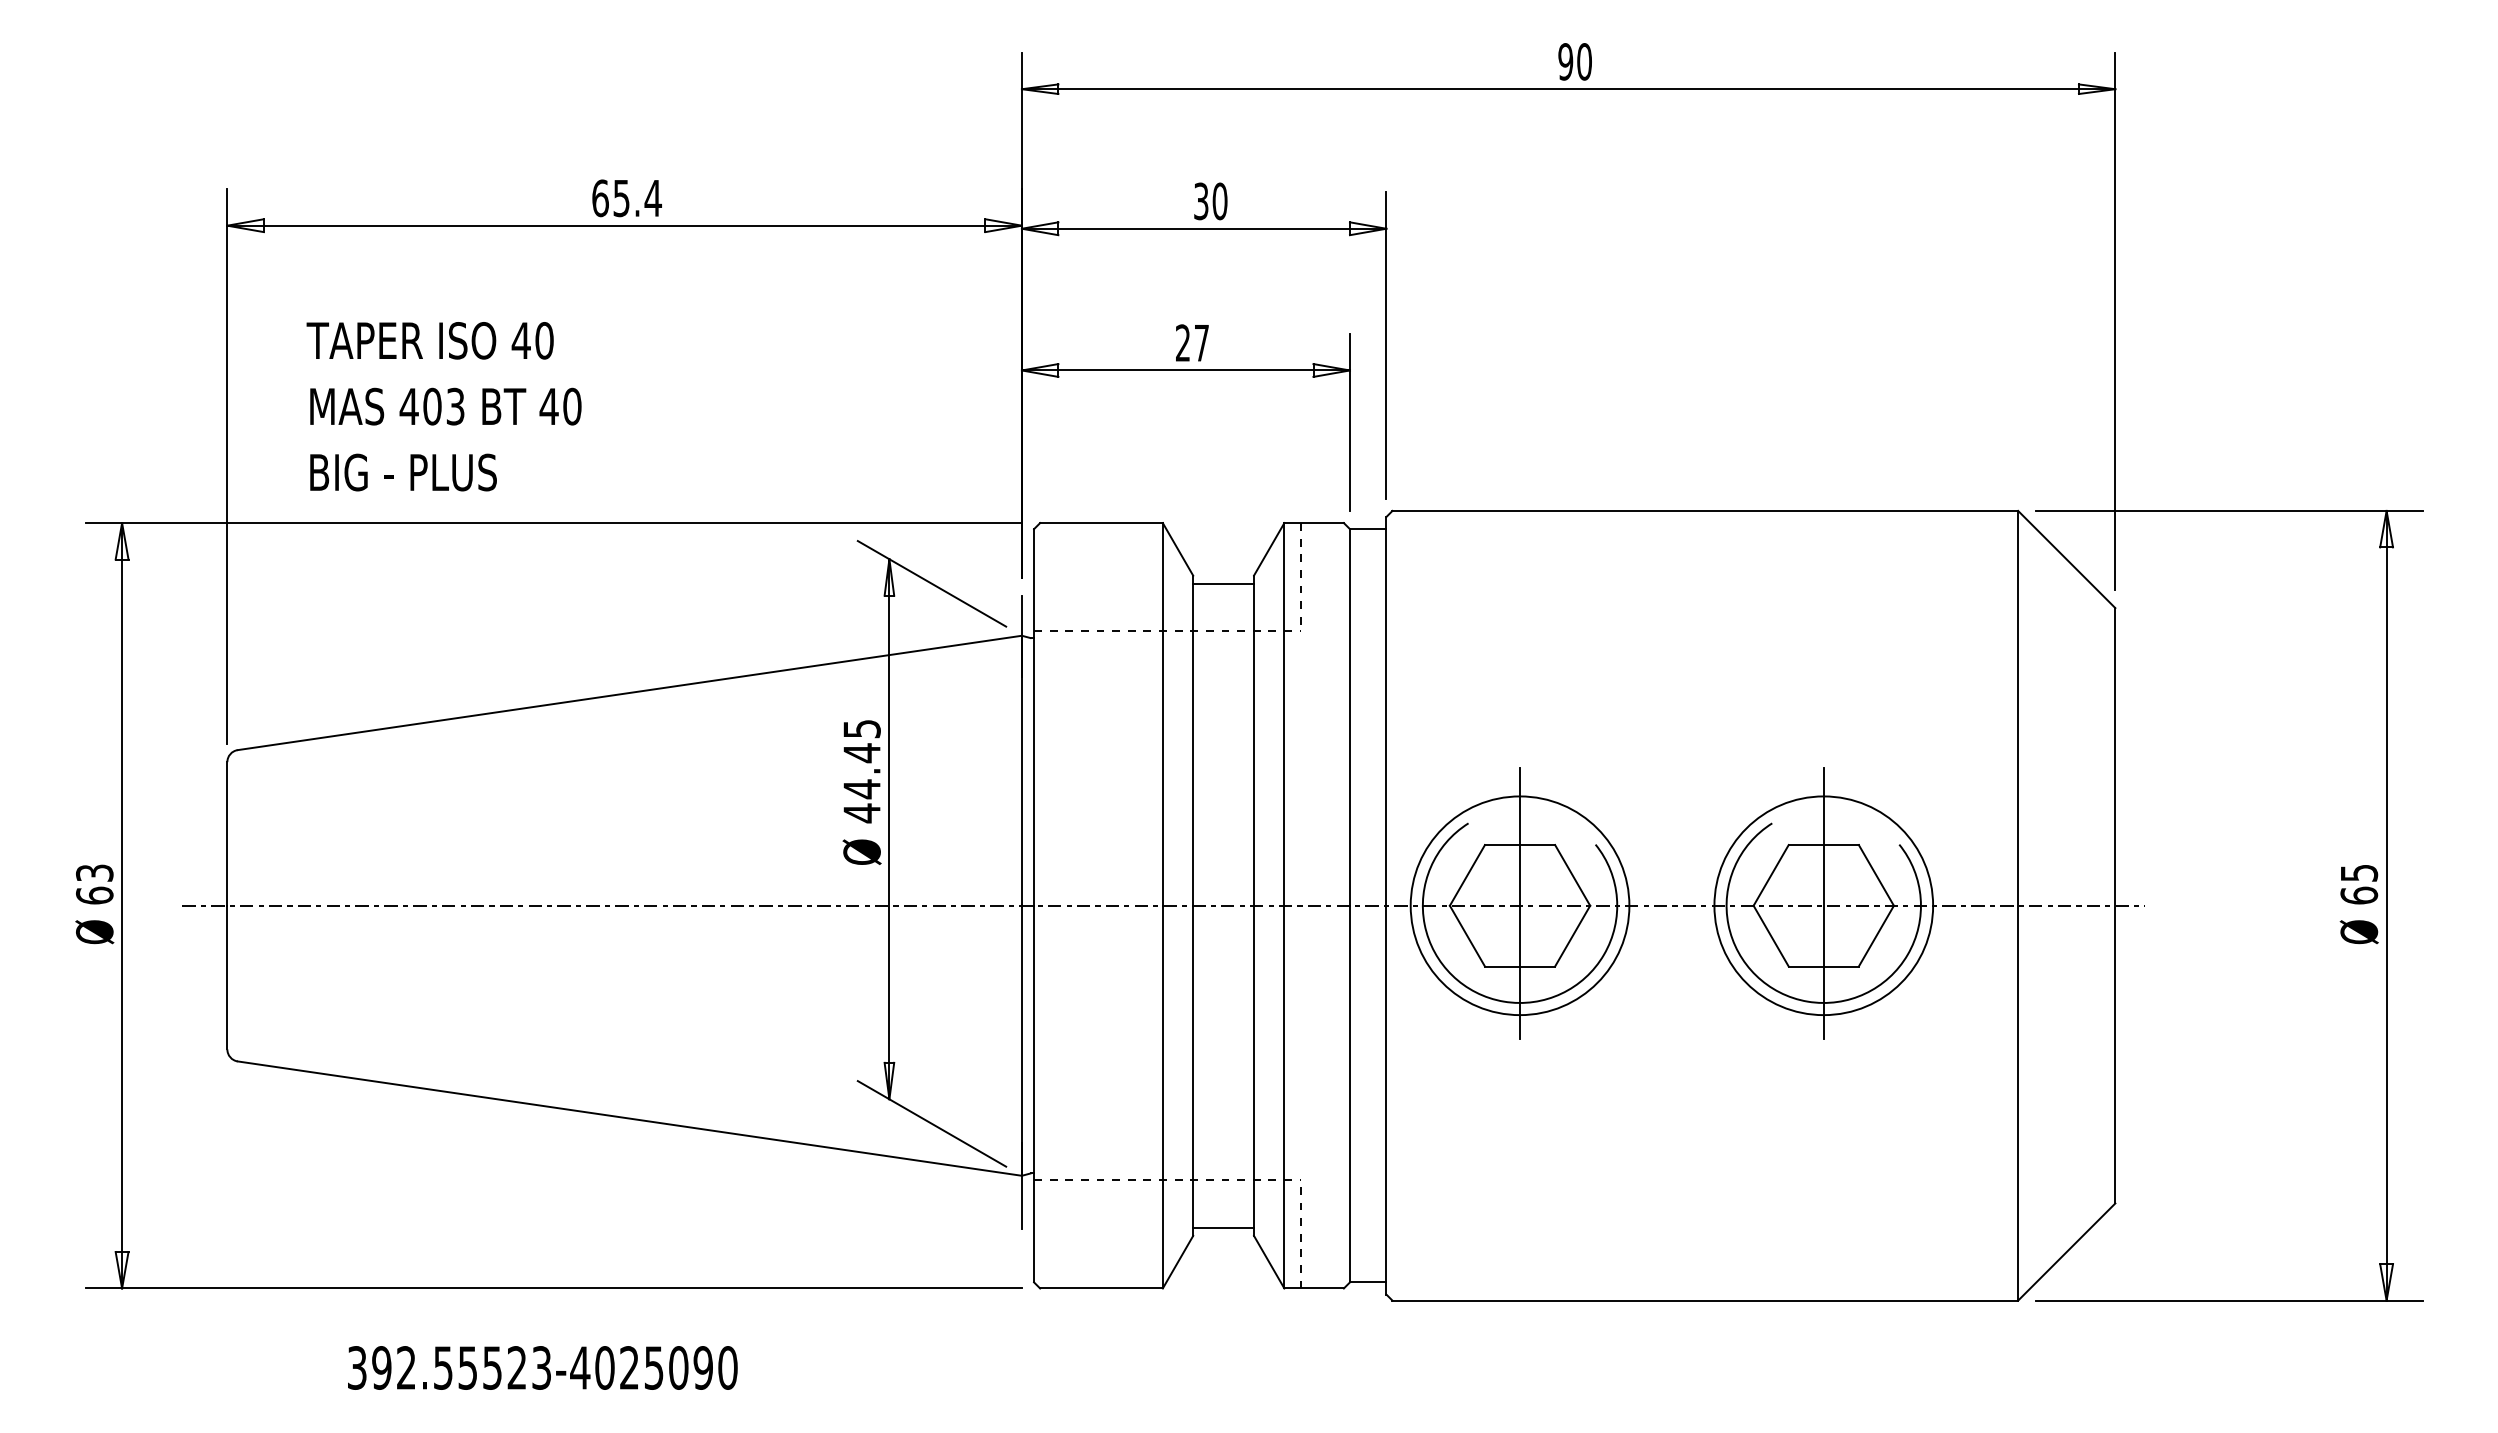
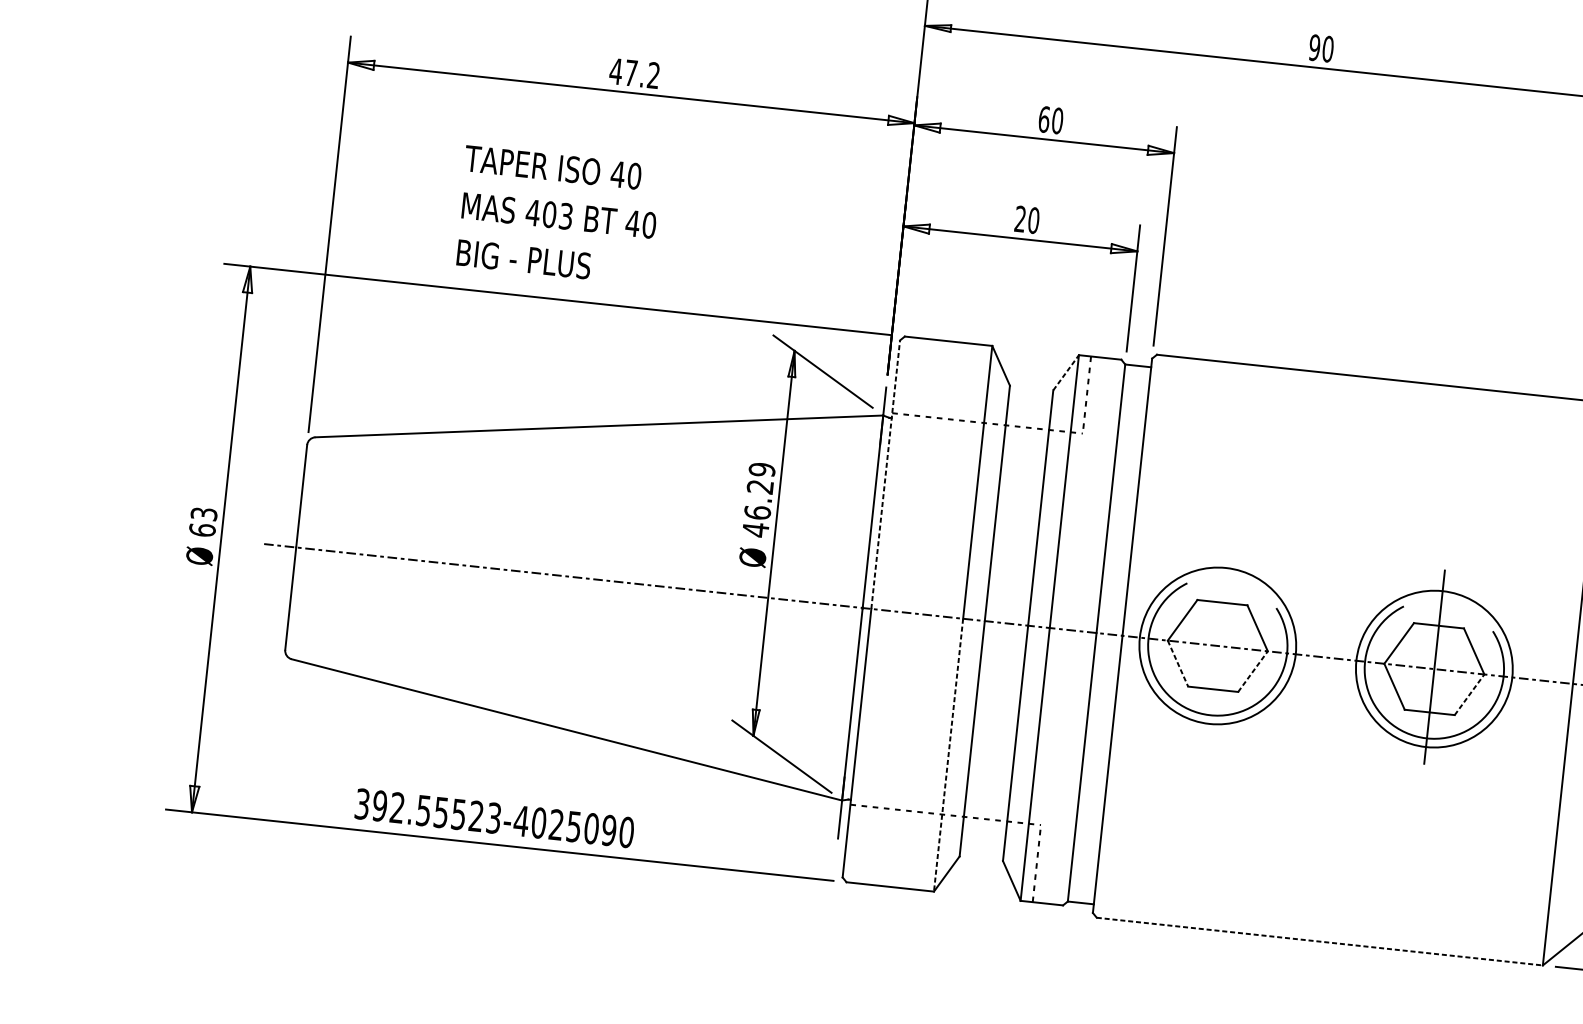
text: (626, 198) -> (634, 73), 65.4 -> 47.2
text: (1201, 201) -> (1044, 119), 30 -> 60
text: (1201, 342) -> (1033, 220), 27 -> 20
text: (443, 406) -> (557, 215), moved
line: (1269, 548) -> (1066, 372), solid -> dashed
line: (1223, 583) -> (1030, 393), removed
line: (1034, 716) -> (886, 474), solid -> dashed
text: (861, 759) -> (759, 491), 44.45 -> 46.29
line: (1520, 902) -> (1218, 643), removed
line: (1572, 935) -> (1252, 671), solid -> dashed
line: (1876, 935) -> (1469, 694), solid -> dashed
line: (1467, 936) -> (1178, 663), solid -> dashed
line: (1162, 1097) -> (948, 755), solid -> dashed
line: (1223, 1227) -> (981, 852), removed
line: (1705, 1300) -> (1319, 941), solid -> dashed
text: (542, 1367) -> (494, 817), moved

